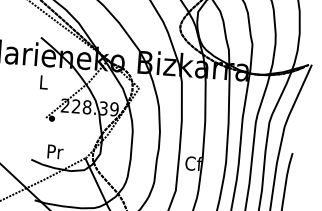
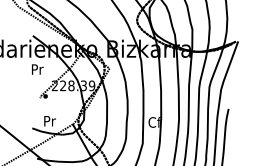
text: (43, 82) -> (37, 69), L -> Pr

